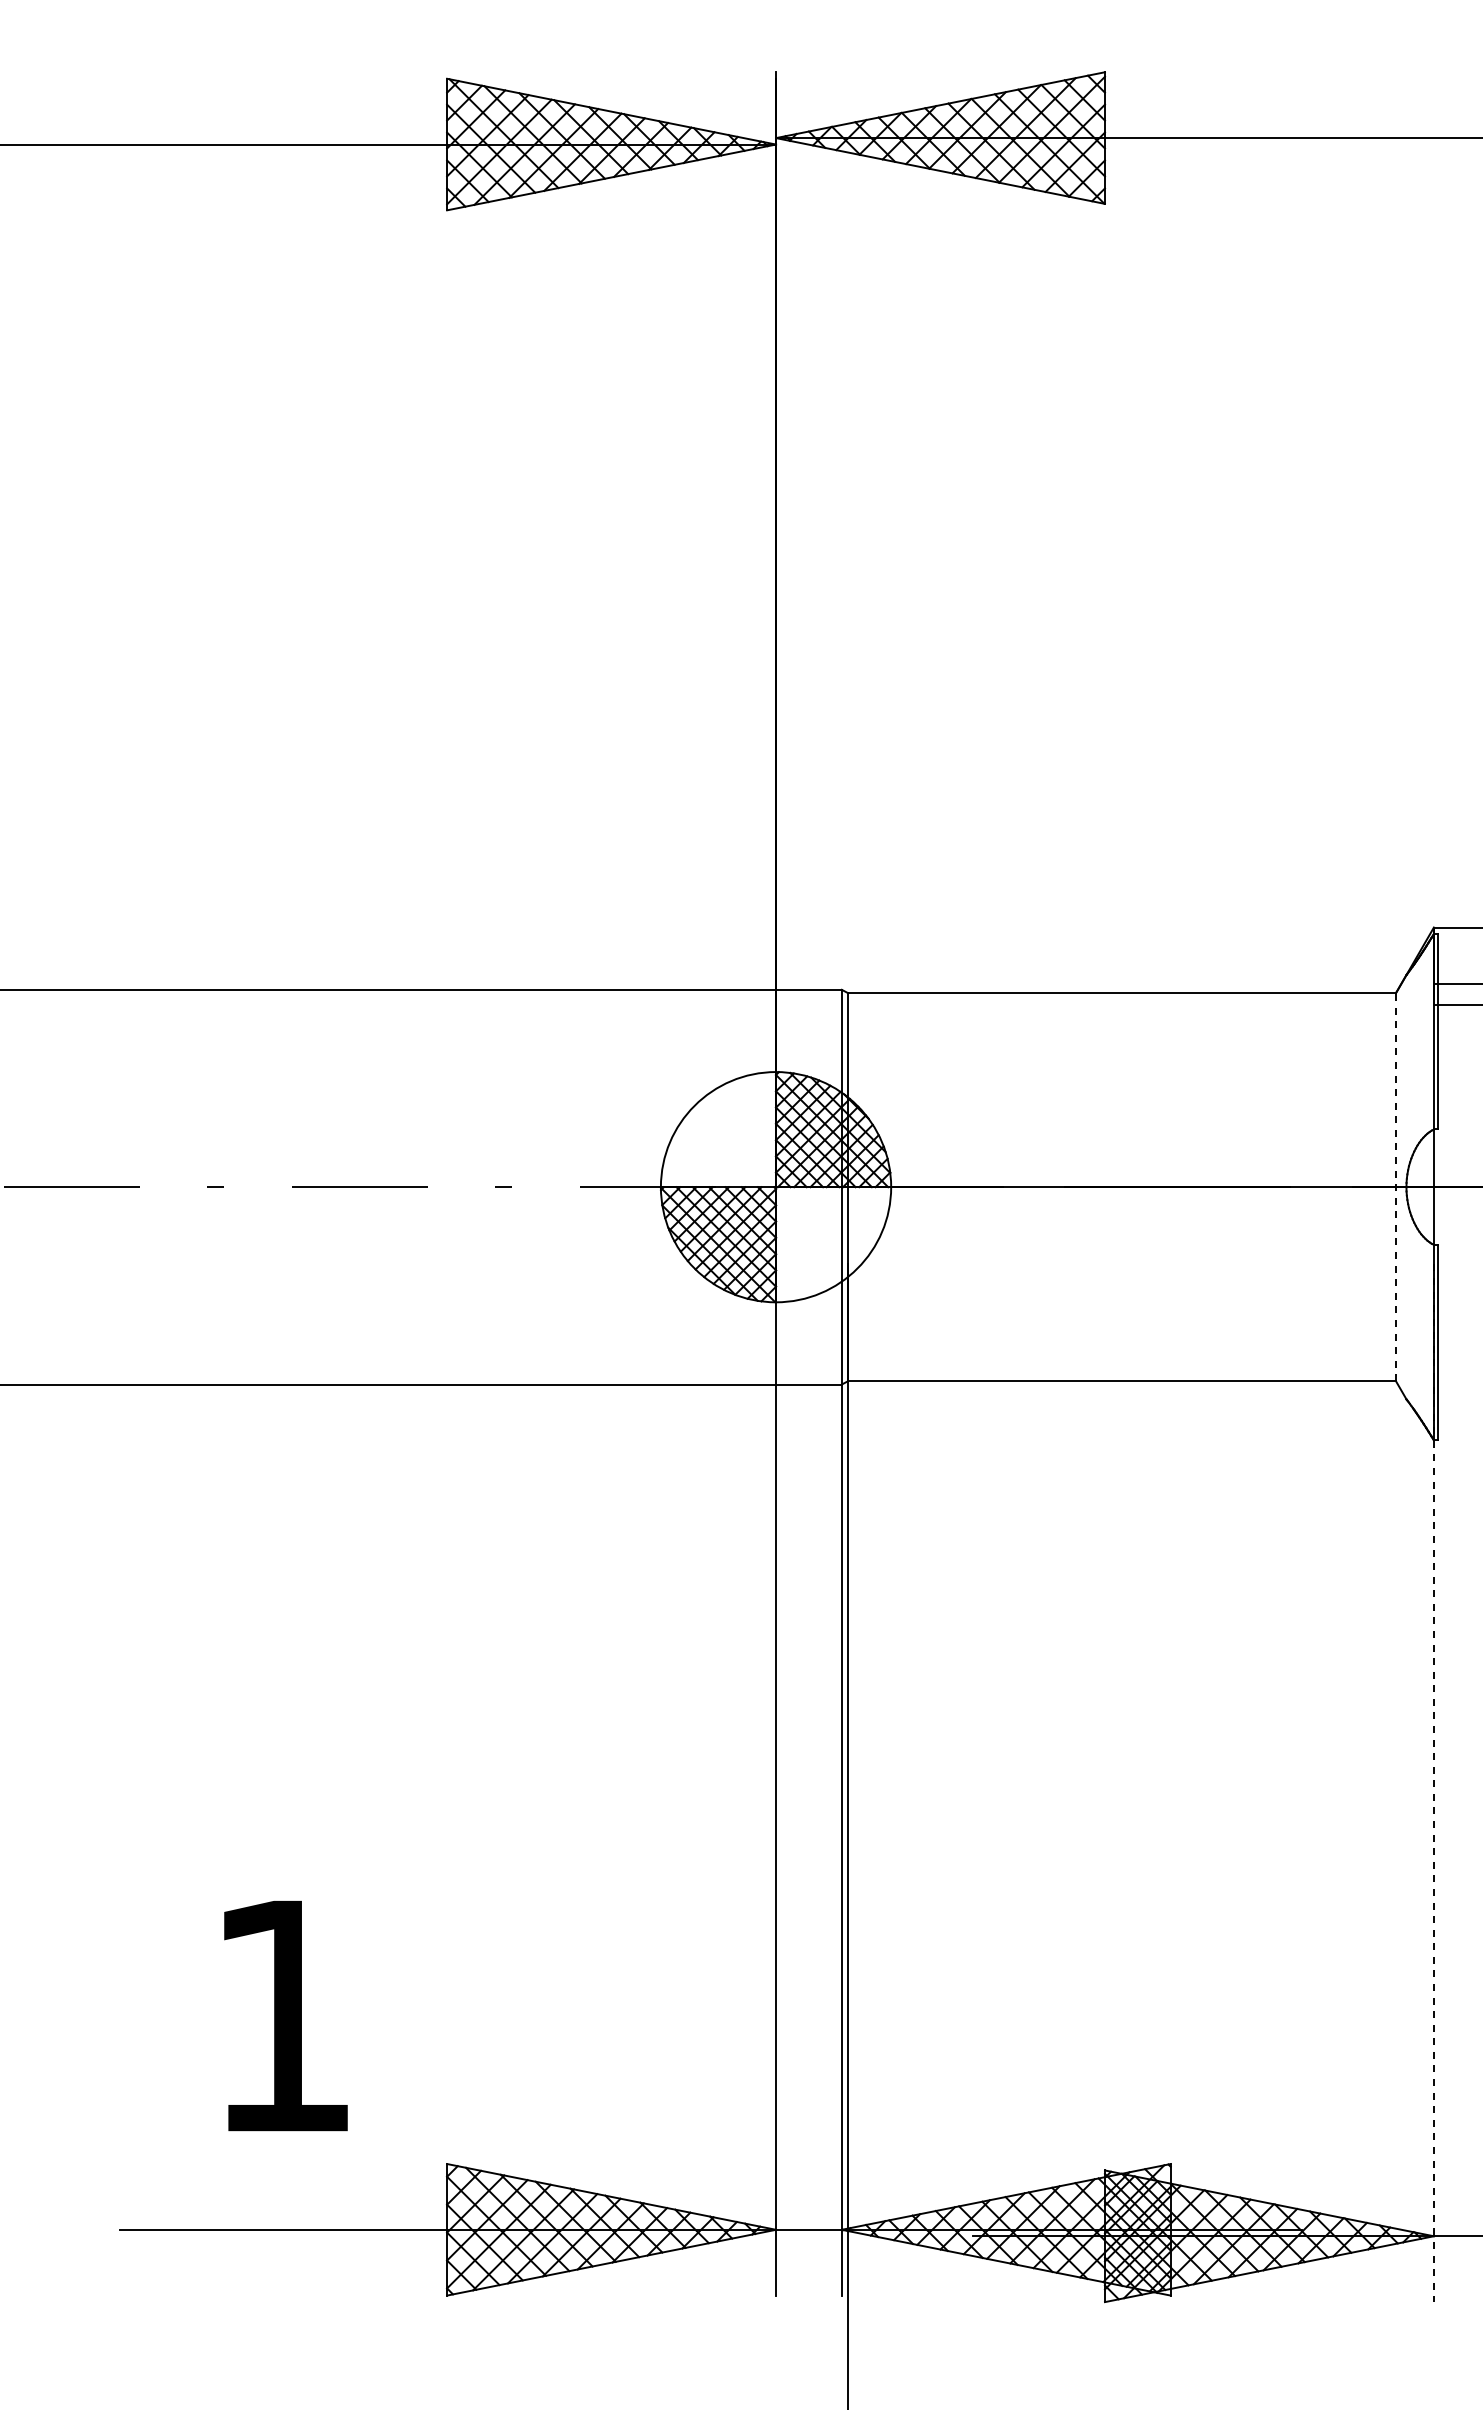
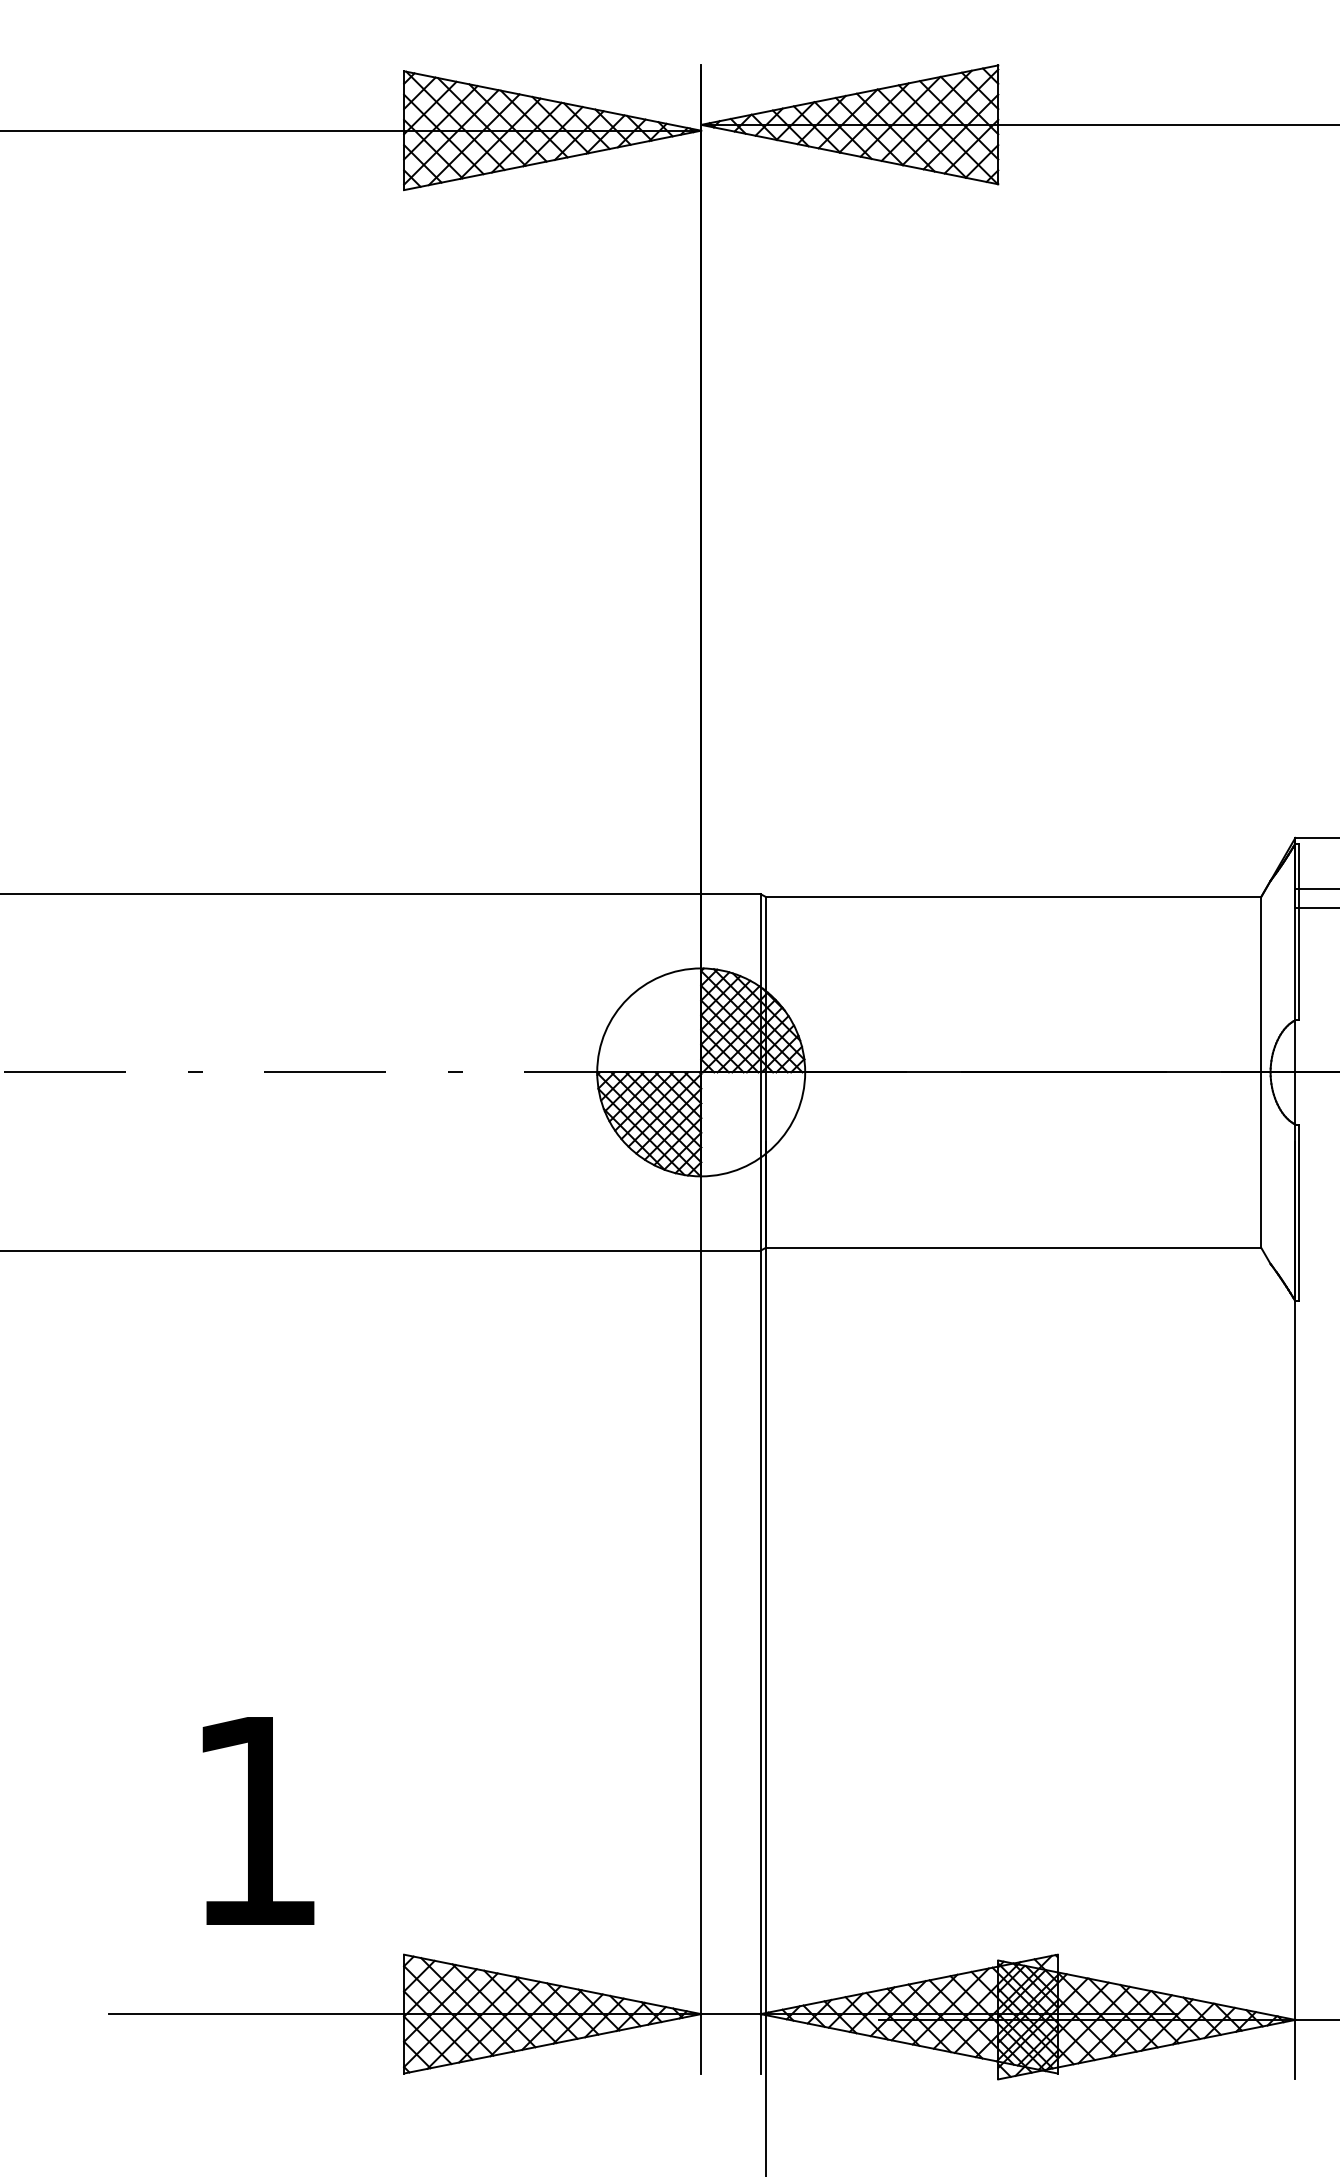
line: (1396, 1186) -> (1261, 1071), dashed -> solid
line: (1433, 1783) -> (1295, 1611), dashed -> solid

